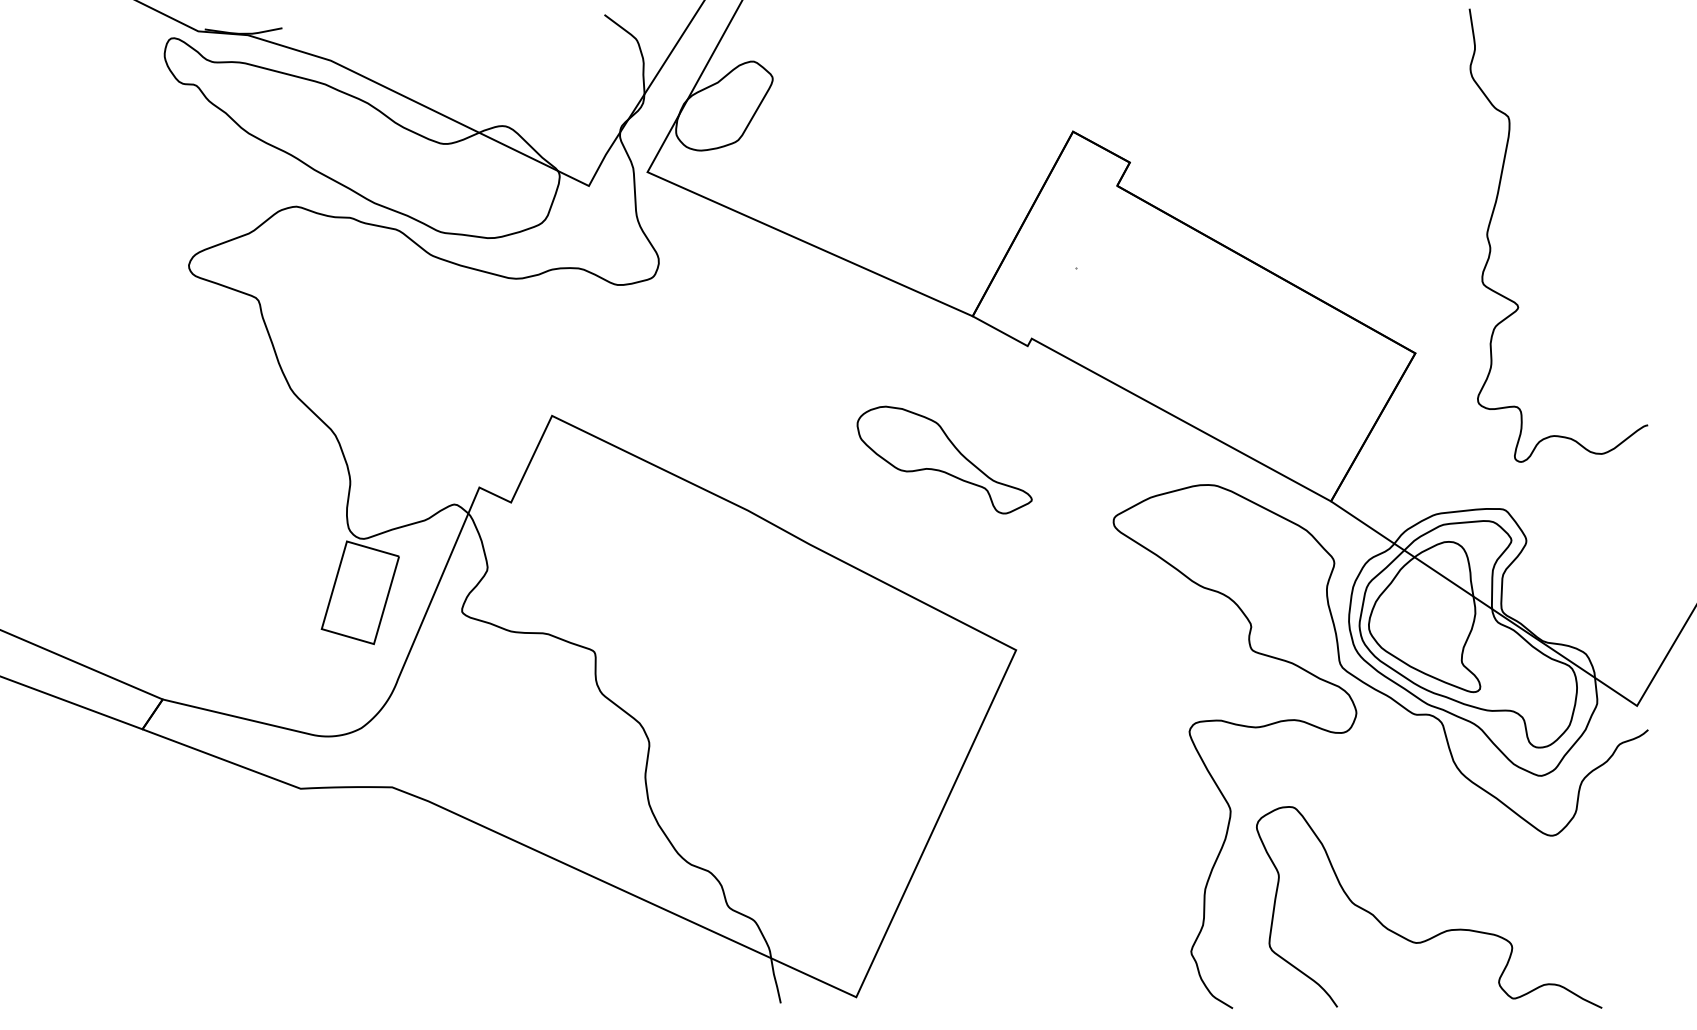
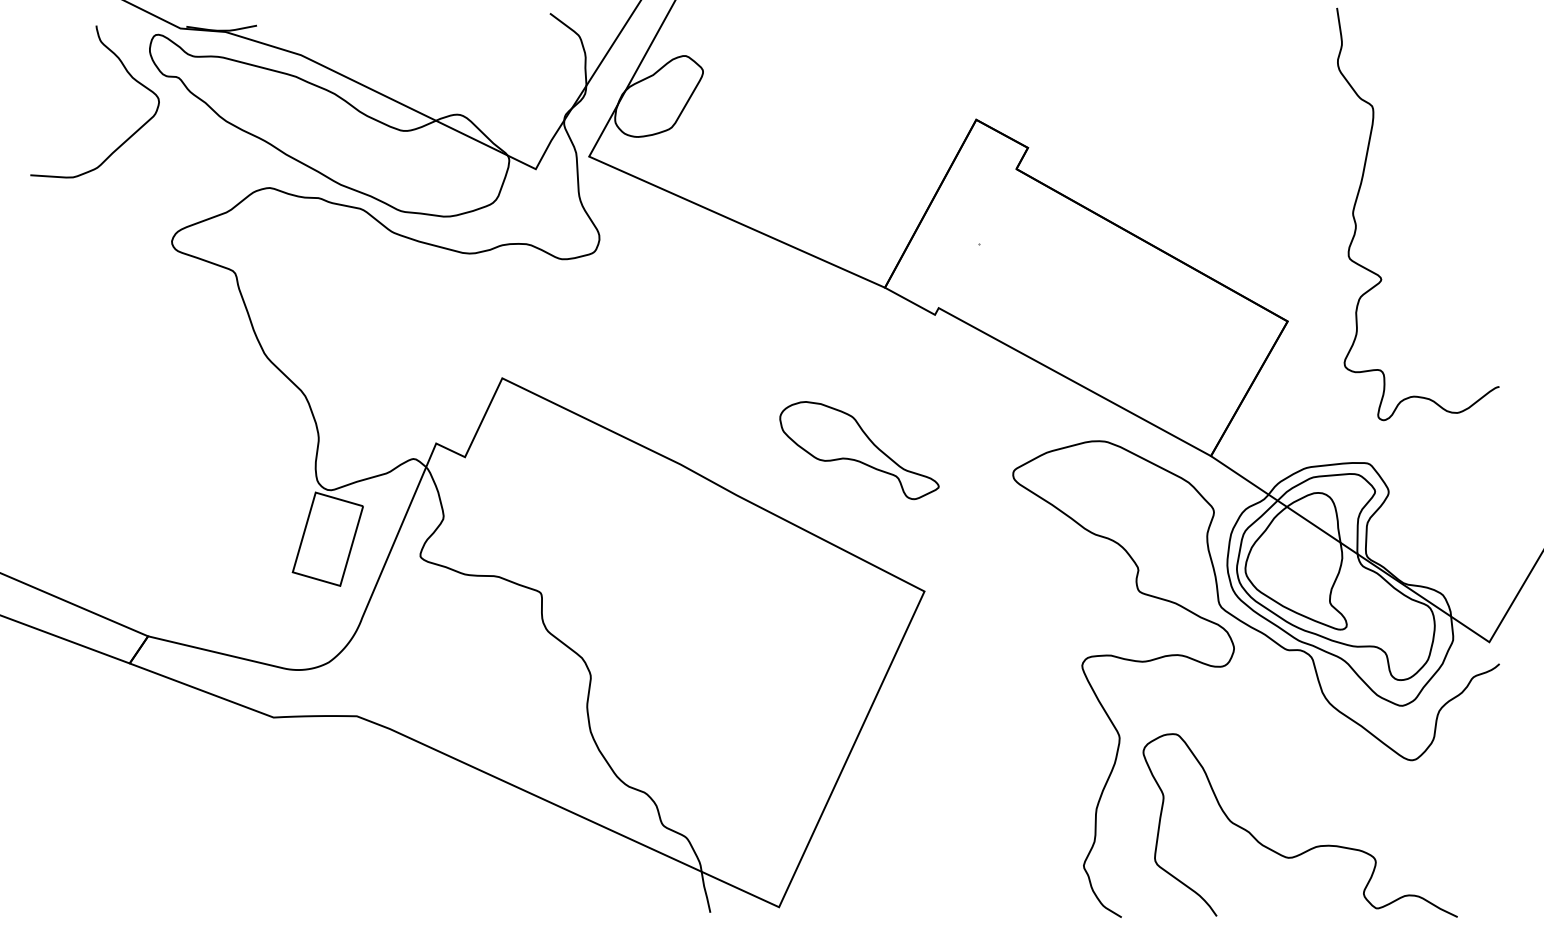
curve: (140, 80) -> (127, 73), added
part: (944, 460) -> (859, 450), moved

